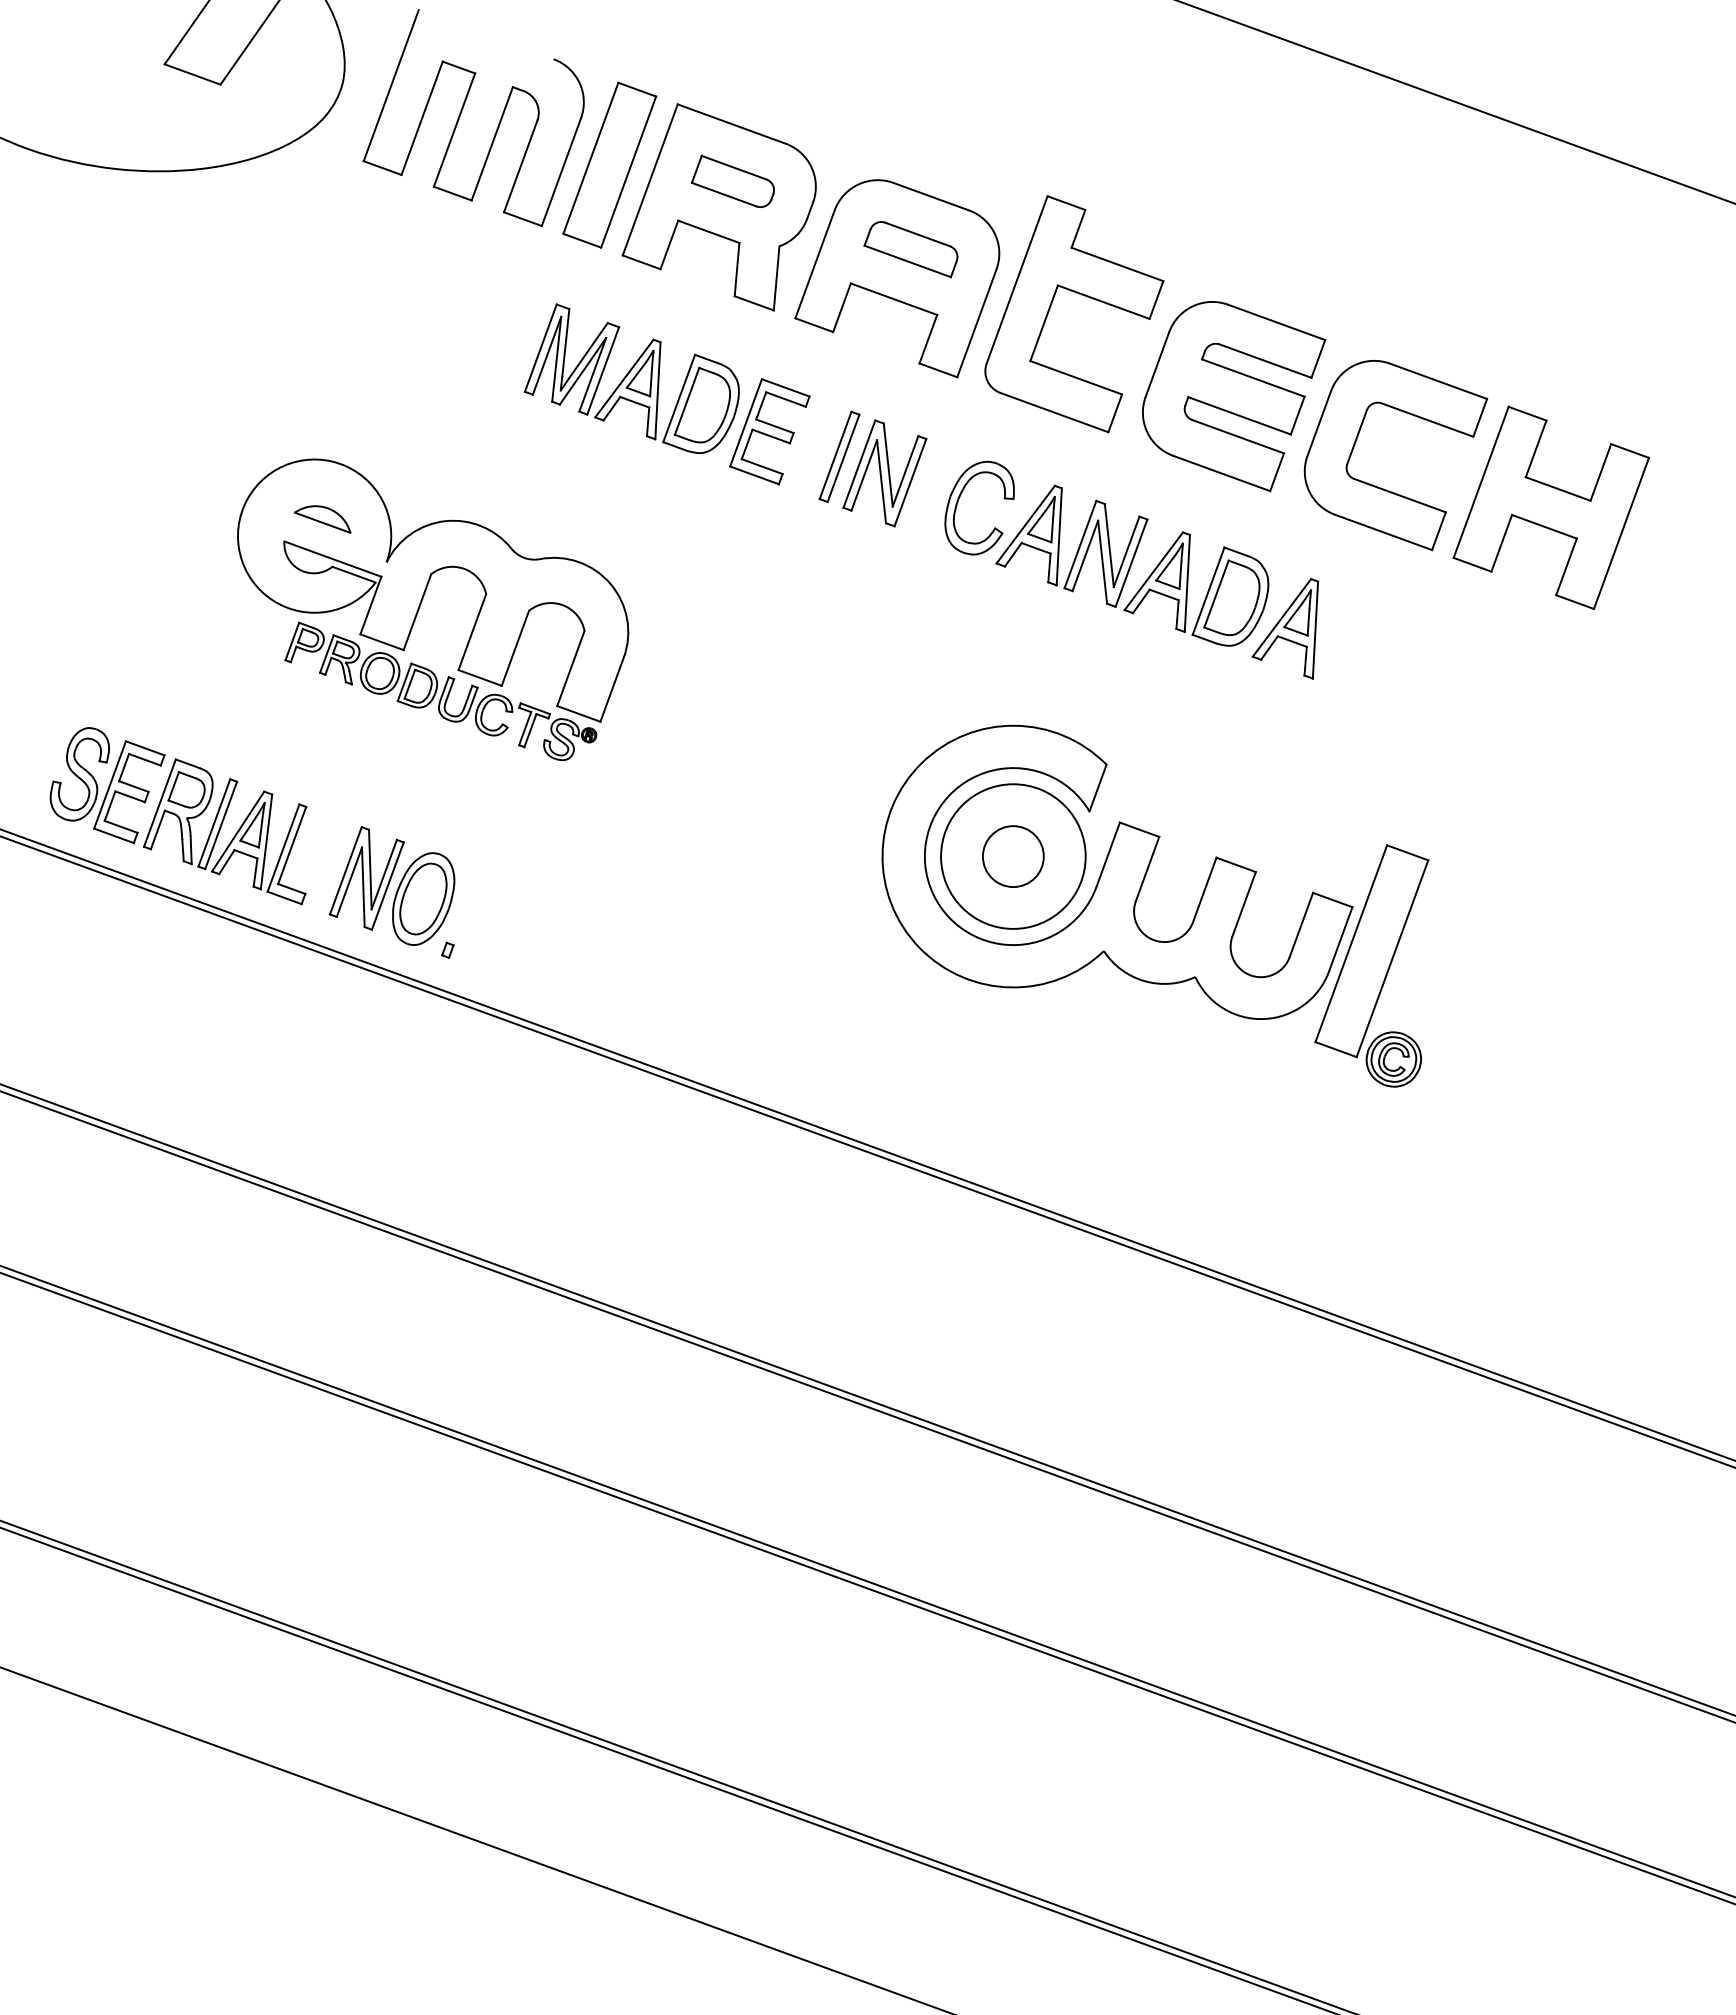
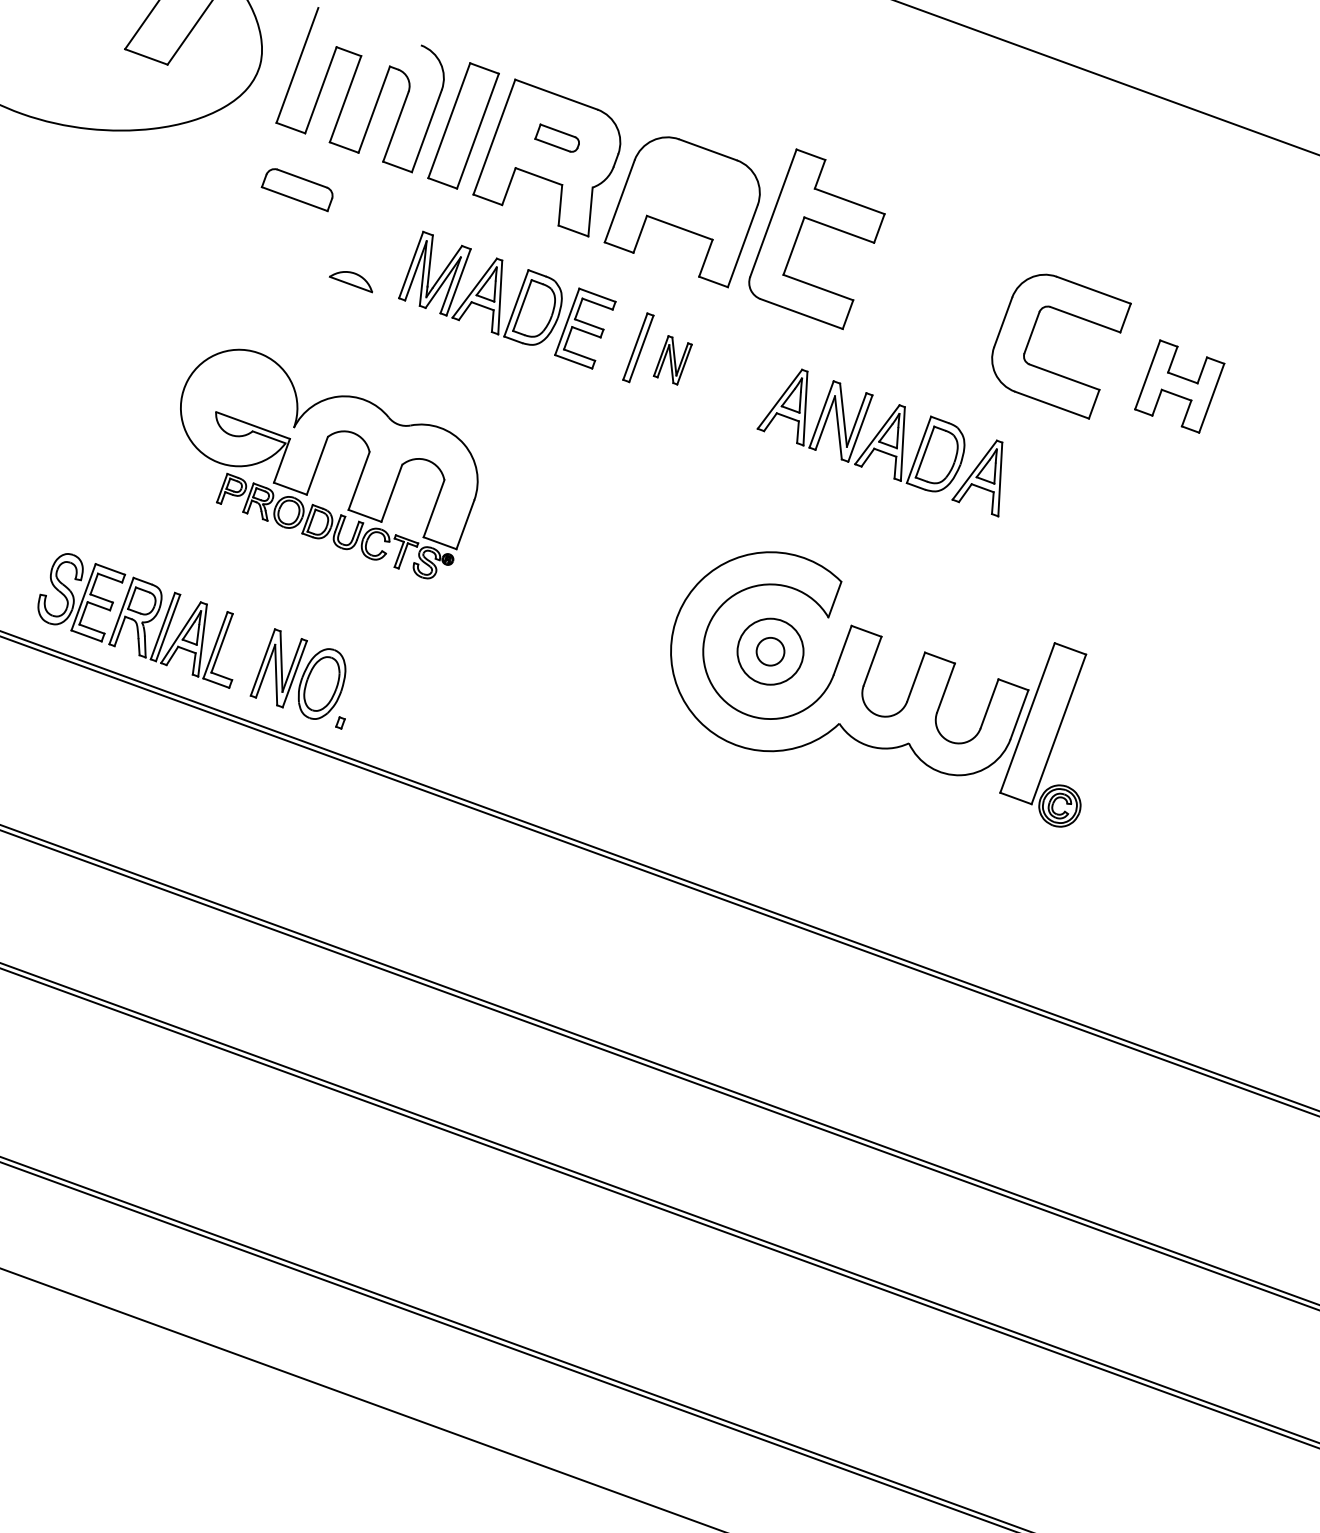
part: (732, 180) -> (556, 137), size x0.7
part: (910, 249) -> (296, 190), moved
part: (1234, 396) -> (938, 301), removed
part: (884, 473) -> (672, 360), size x0.6
part: (960, 497) -> (730, 378), removed
part: (1551, 507) -> (1179, 386), size x0.6
part: (322, 519) -> (350, 282), moved
circle: (1012, 856) -> (769, 651), size x0.6
circle: (1013, 856) -> (770, 651), size x0.6

